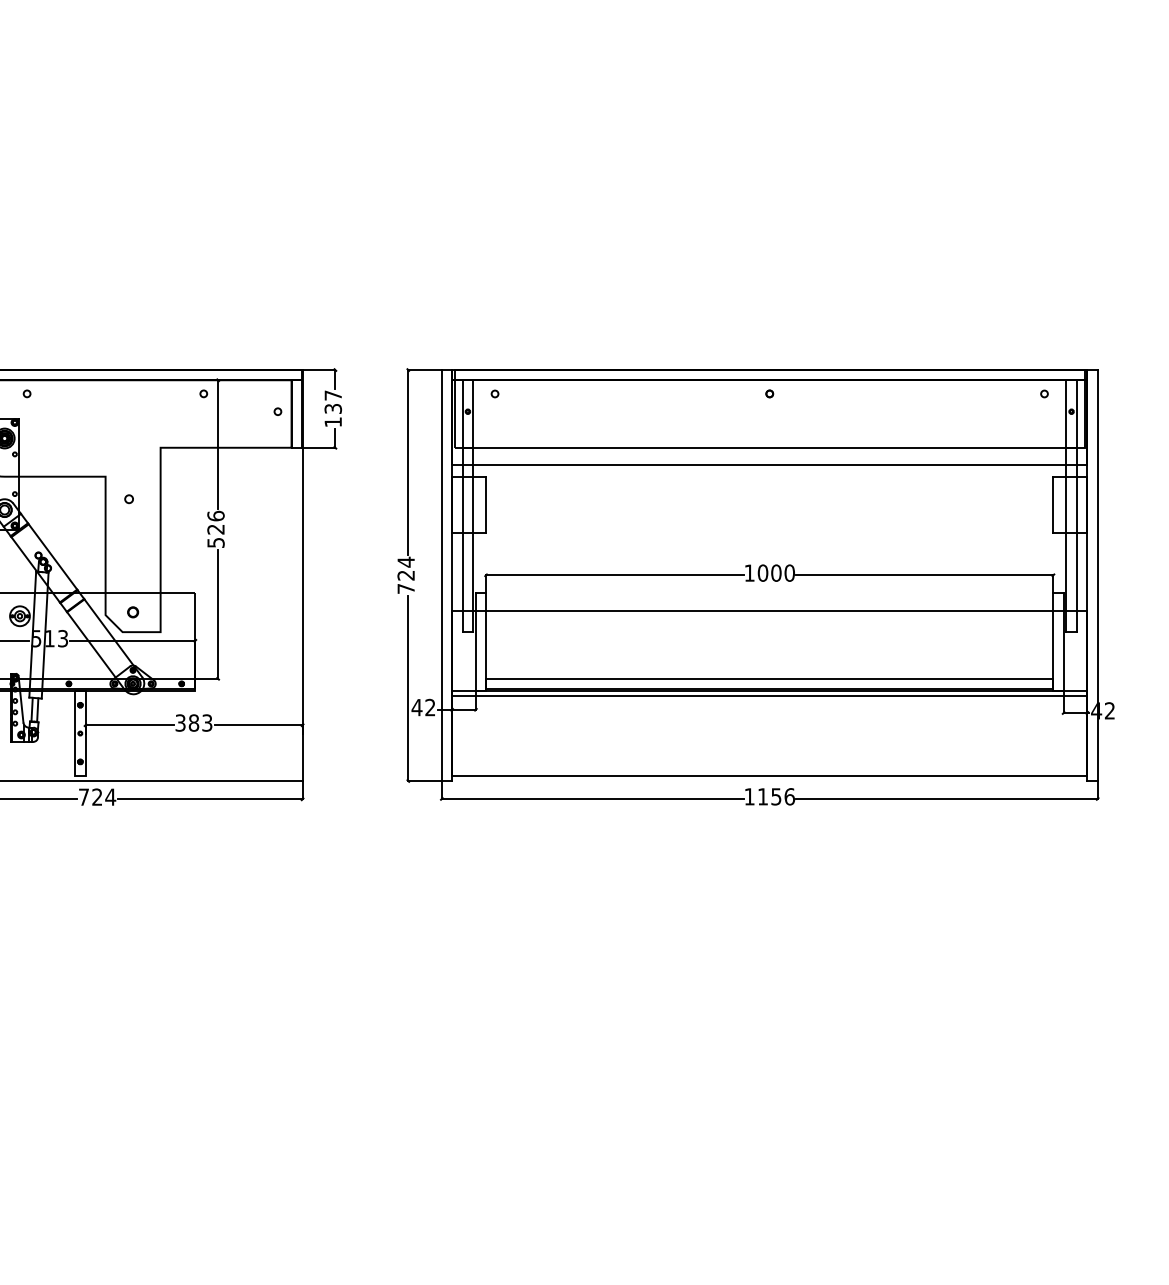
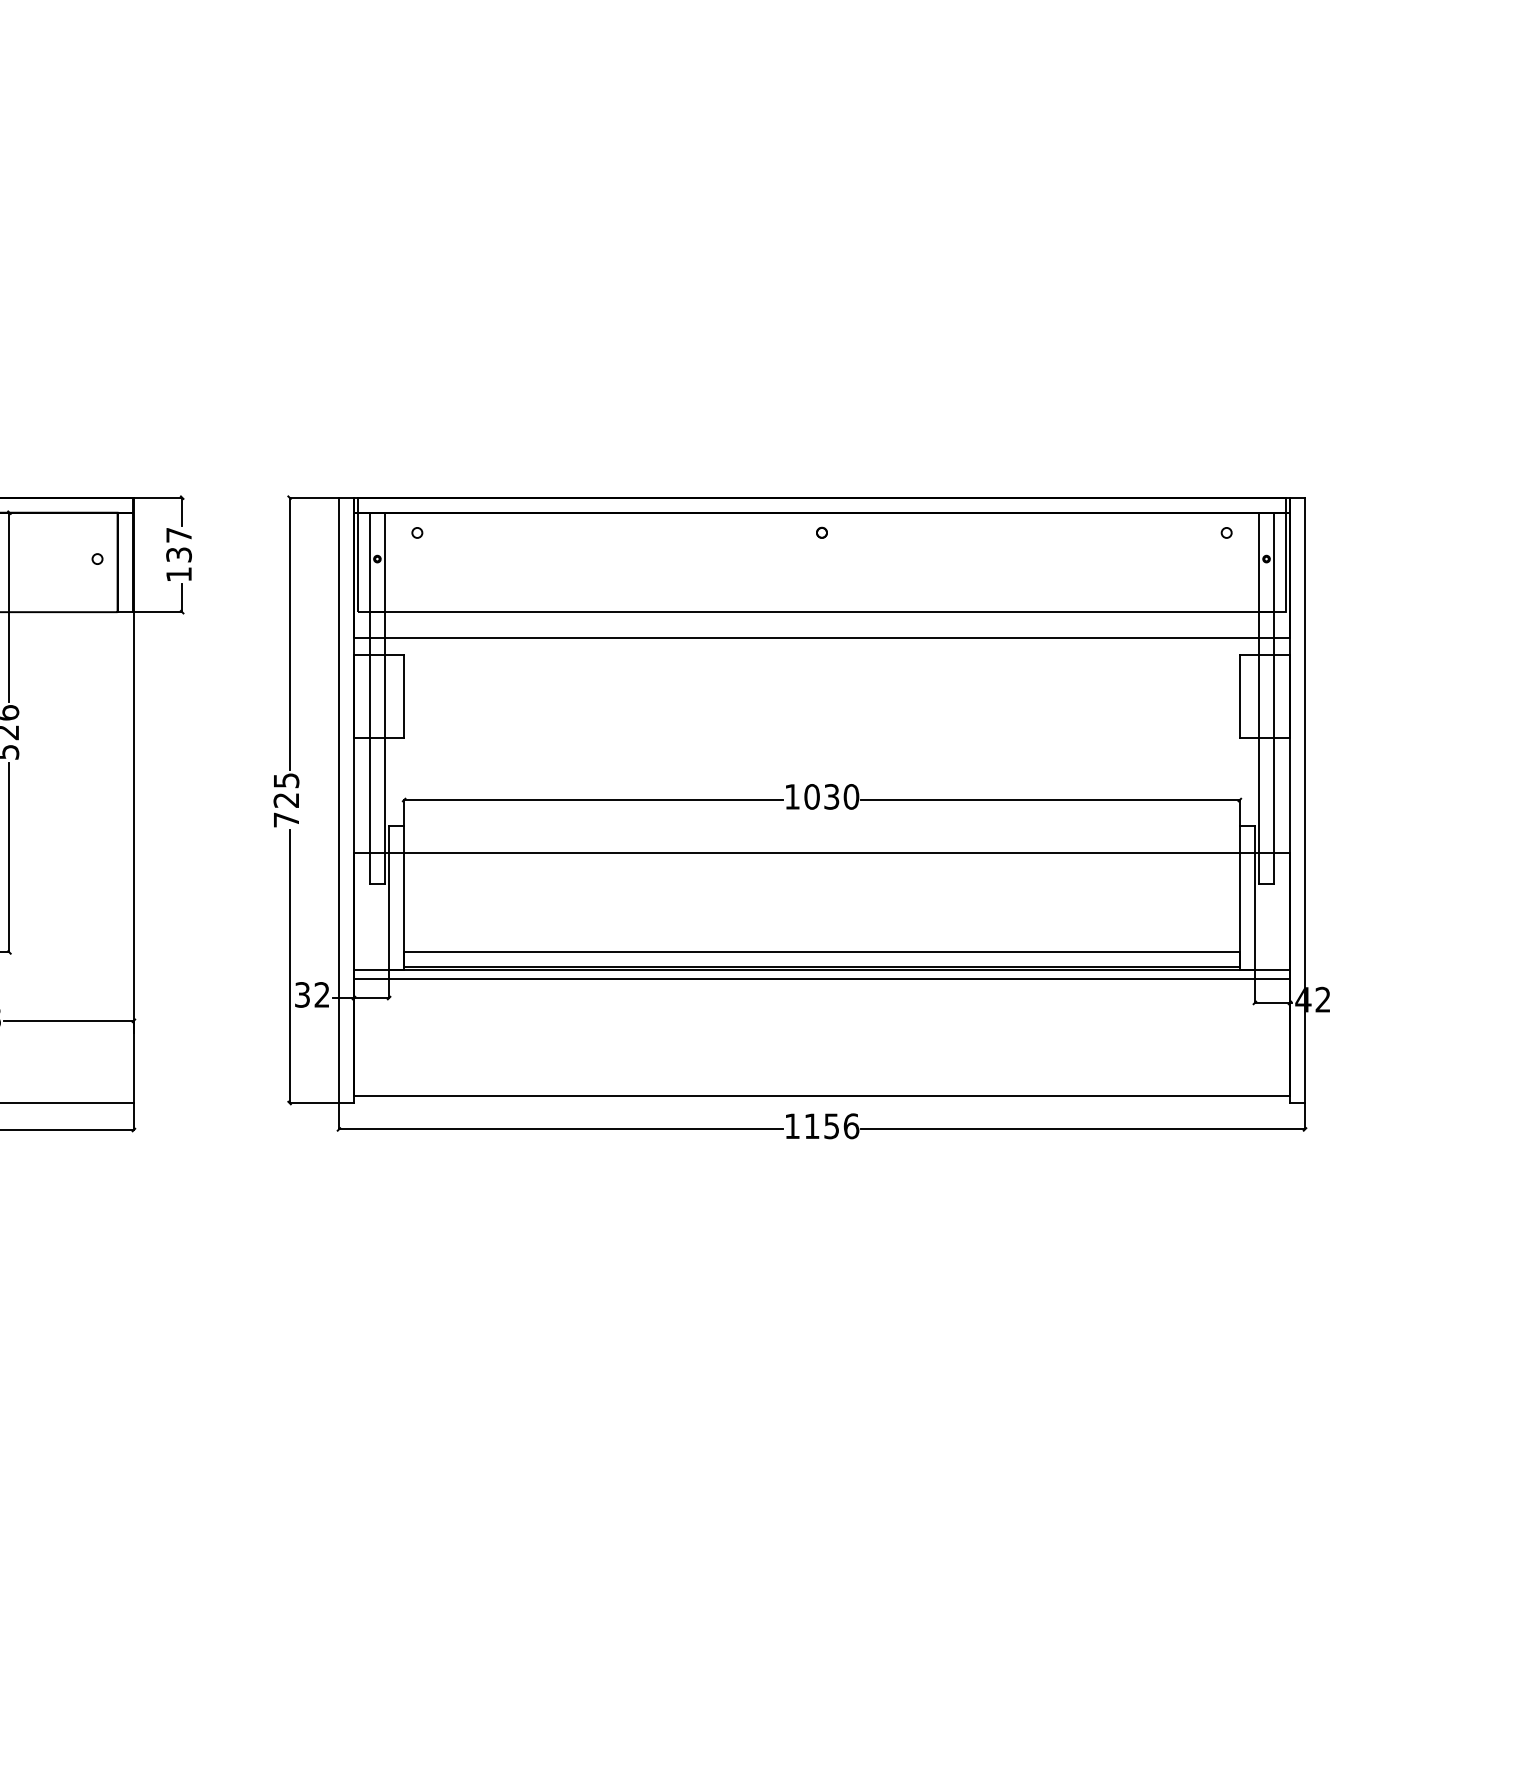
text: (405, 561) -> (285, 779), 724 -> 725
text: (776, 572) -> (831, 795), 1000 -> 1030
text: (416, 707) -> (301, 994), 42 -> 32

